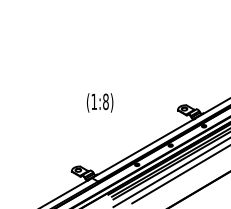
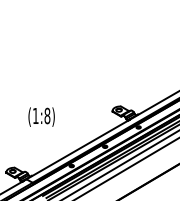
text: (100, 102) -> (42, 116), moved

